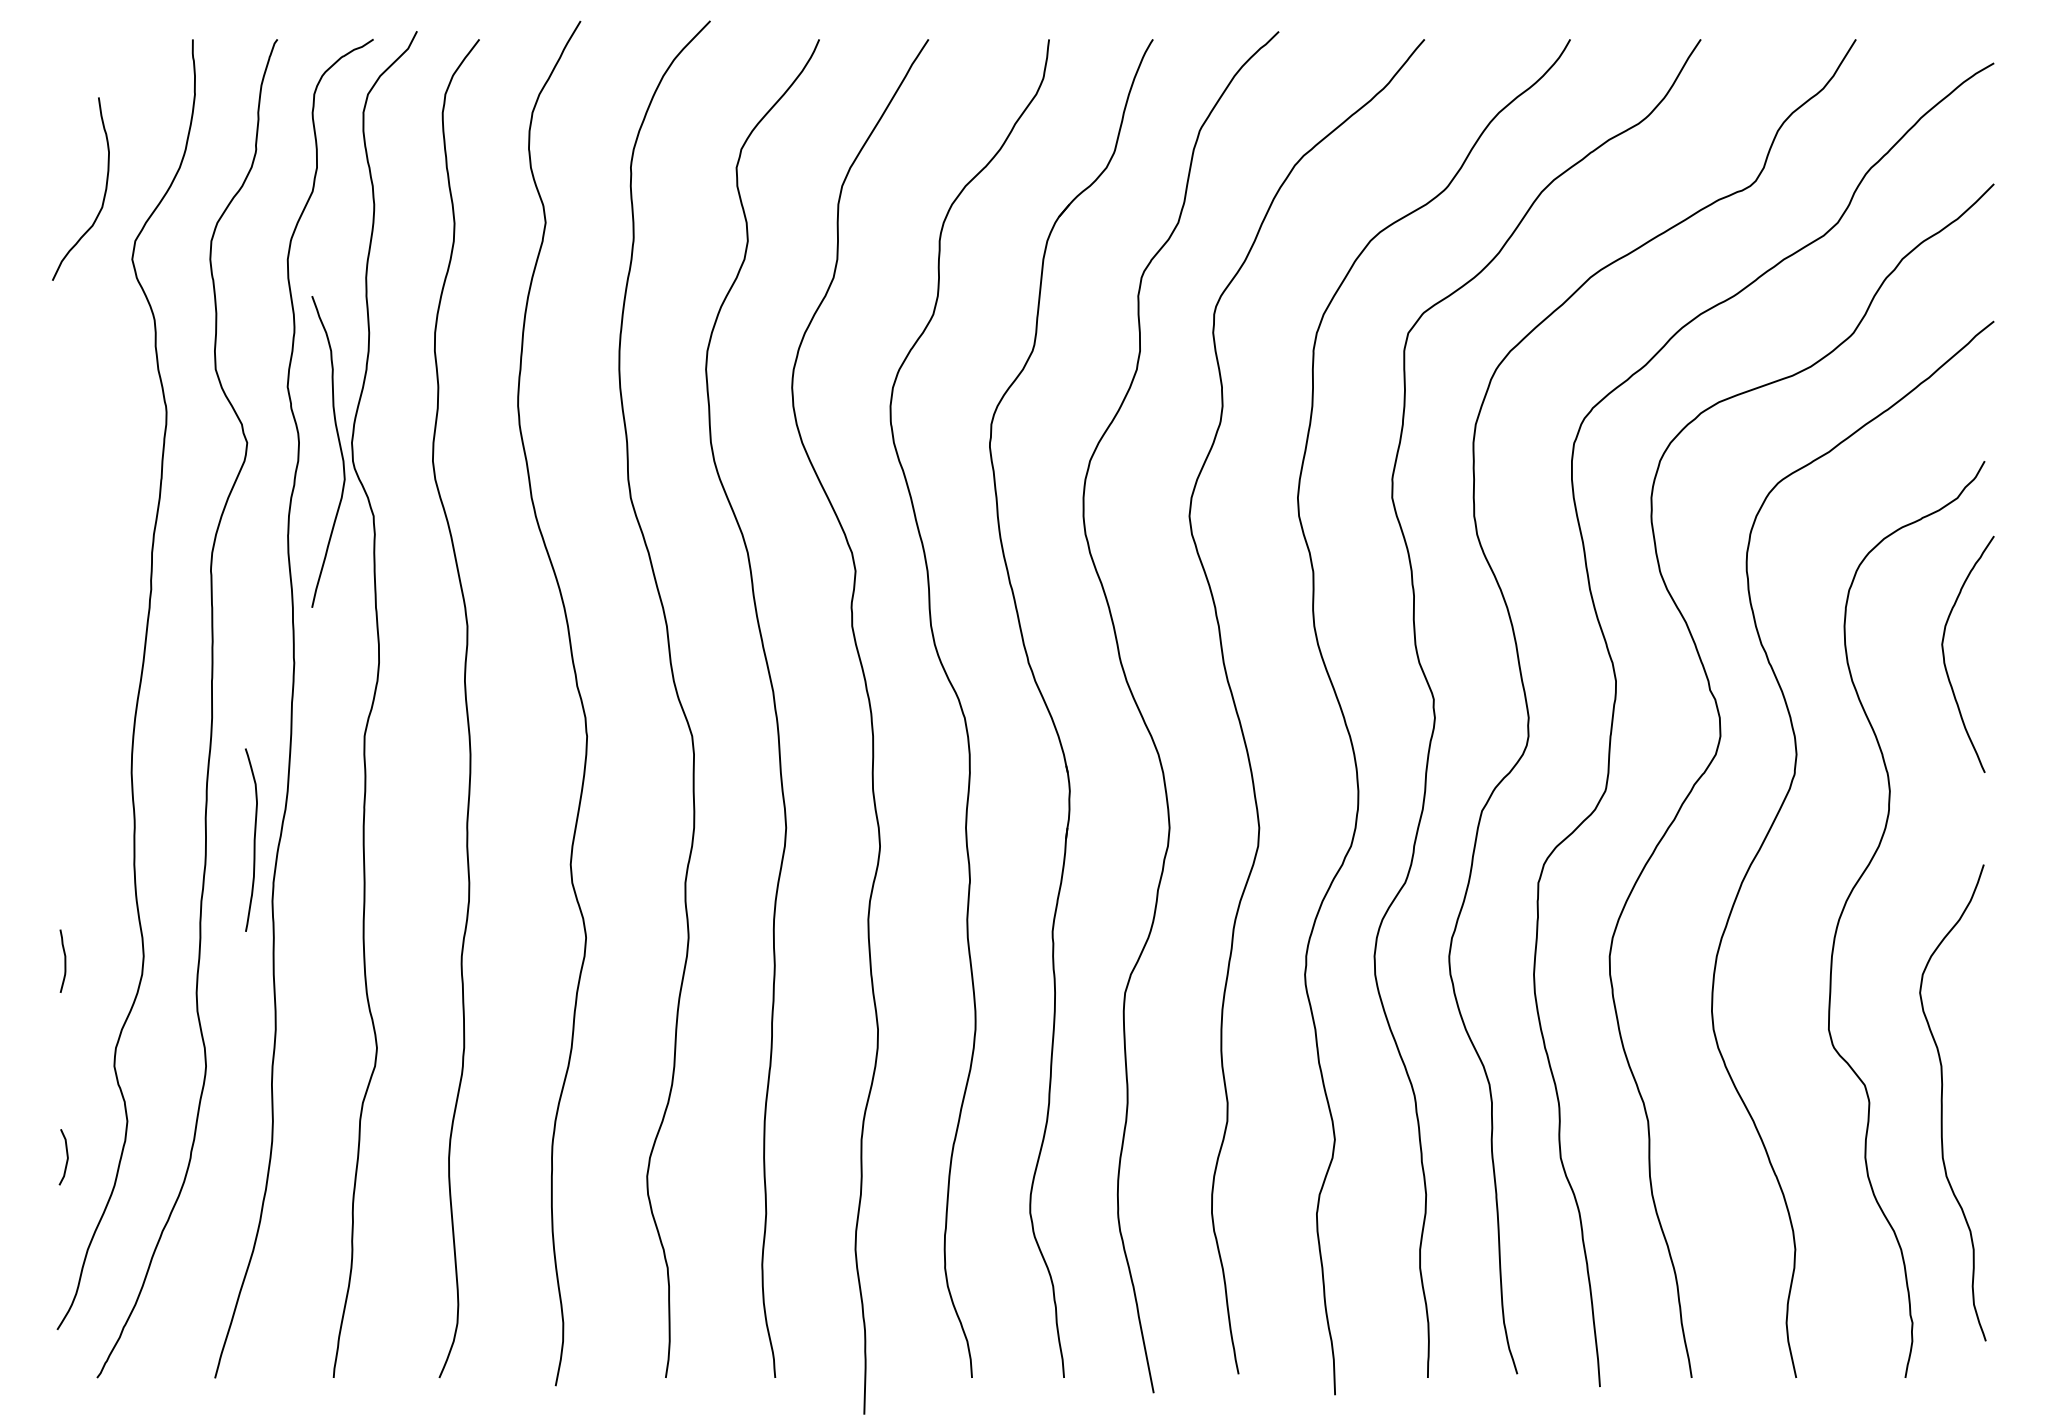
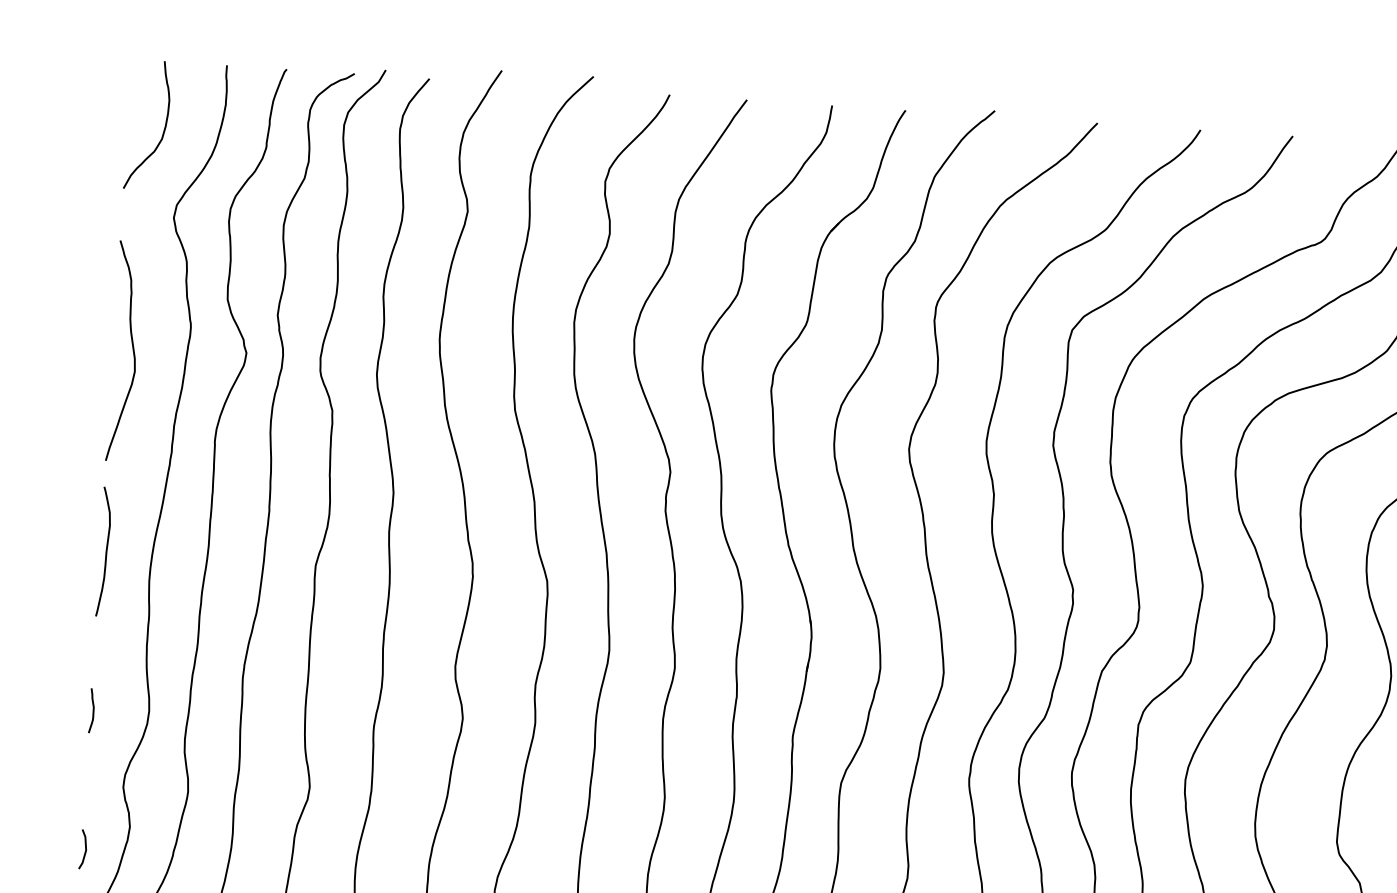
curve: (104, 191) -> (164, 127), moved
curve: (339, 448) -> (132, 349), moved
curve: (253, 839) -> (105, 551), moved

